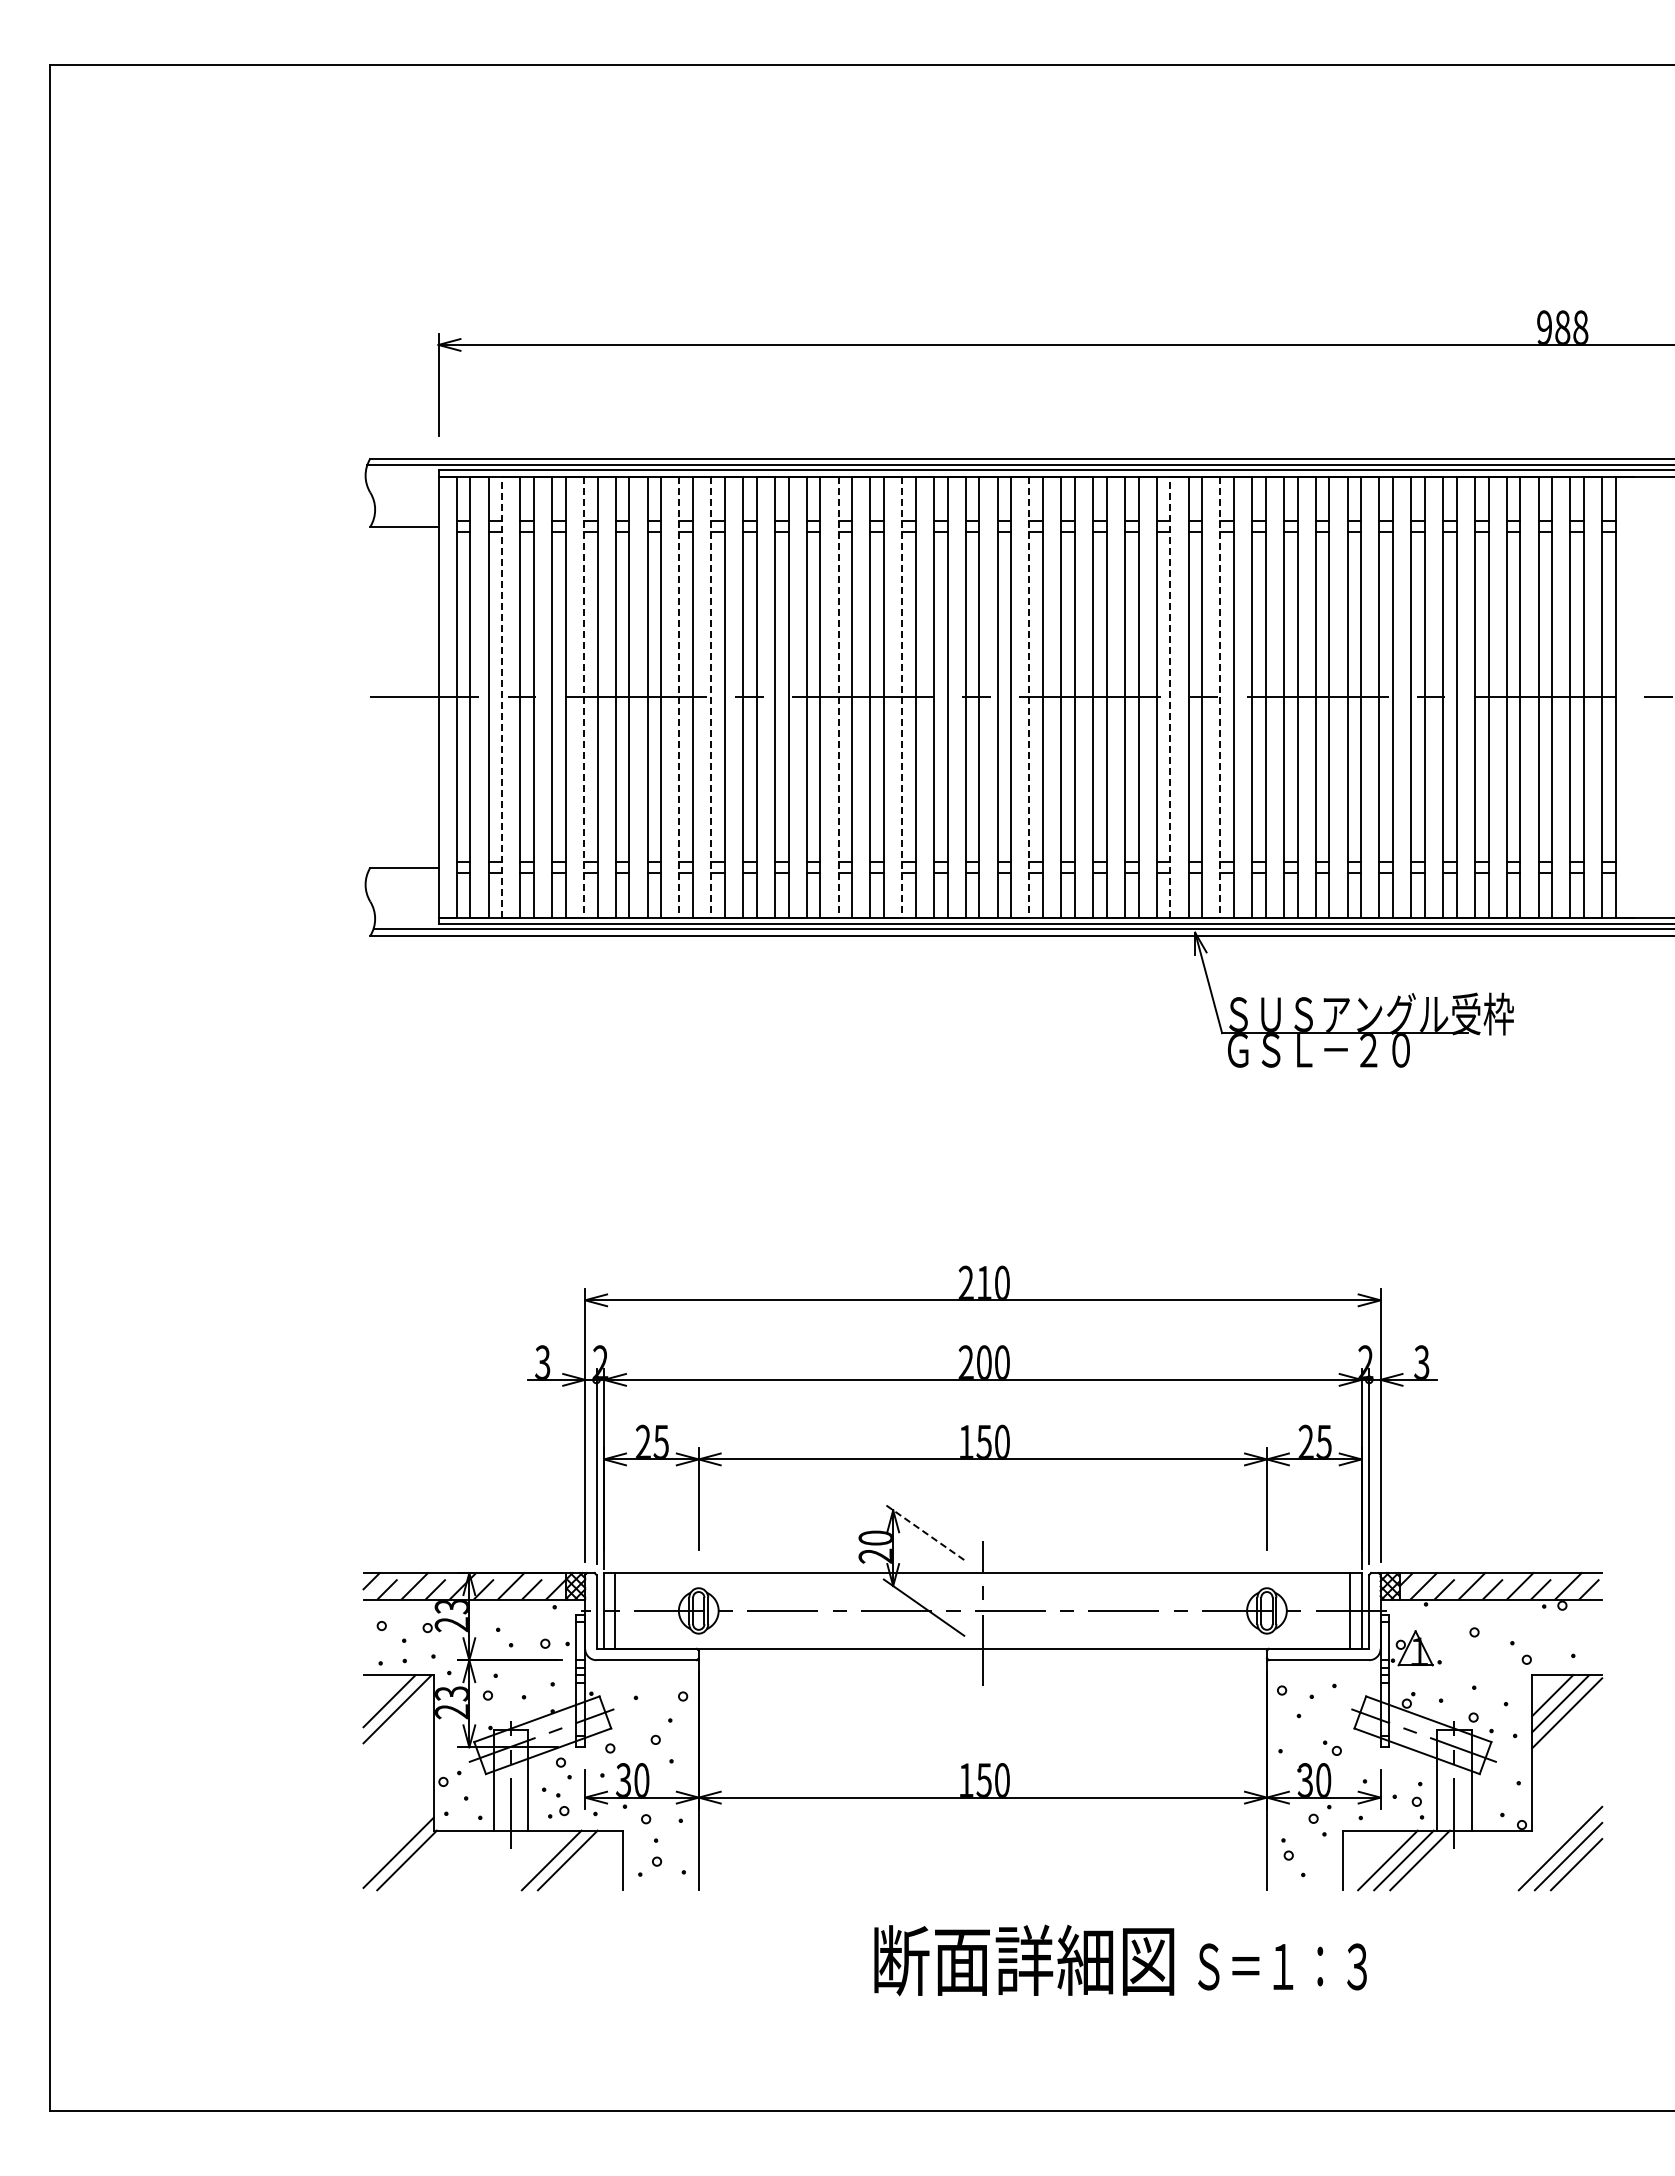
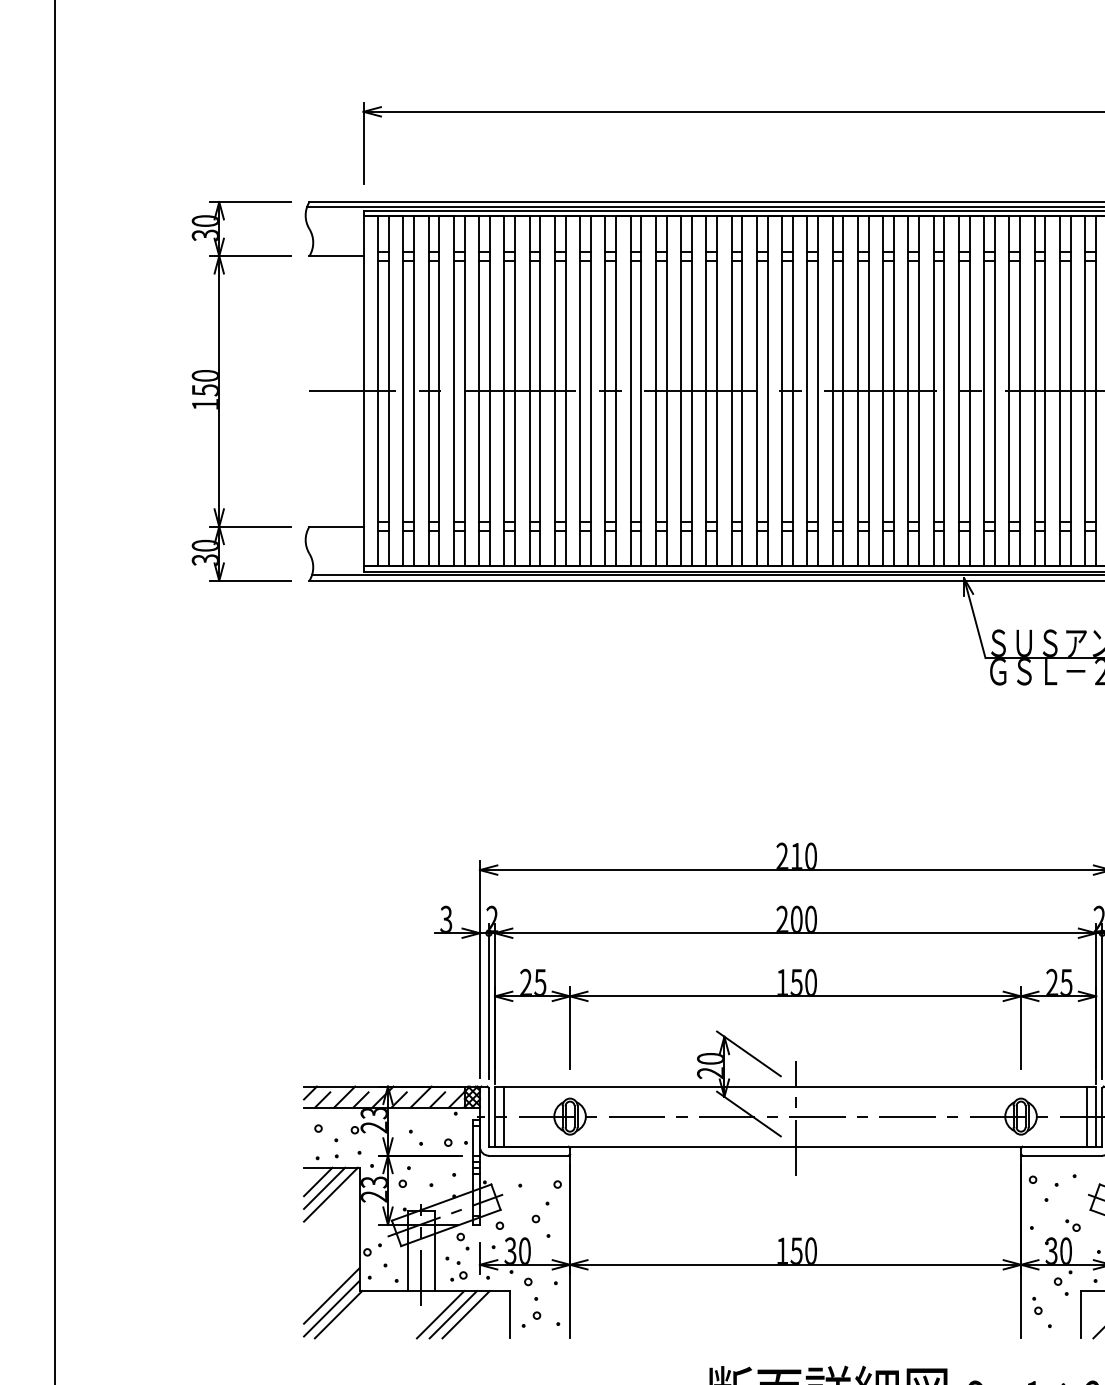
part: (257, 696) -> (219, 390), added
line: (502, 696) -> (414, 390), dashed -> solid
line: (1170, 696) -> (944, 390), dashed -> solid
line: (584, 697) -> (479, 391), dashed -> solid
line: (679, 697) -> (554, 391), dashed -> solid
line: (711, 697) -> (580, 391), dashed -> solid
line: (838, 697) -> (681, 391), dashed -> solid
line: (902, 697) -> (731, 391), dashed -> solid
line: (1029, 697) -> (832, 391), dashed -> solid
line: (1220, 697) -> (984, 391), dashed -> solid
line: (923, 1531) -> (748, 1053), dashed -> solid
line: (381, 1693) -> (318, 1182), added
line: (398, 1836) -> (331, 1295), added
line: (535, 1860) -> (440, 1314), added

